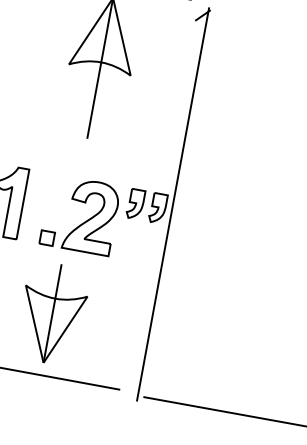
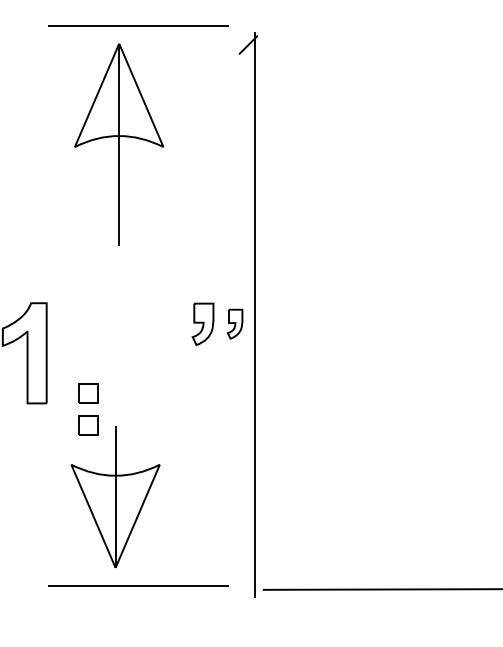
part: (157, 207) -> (234, 323), size x0.7
part: (91, 217) -> (144, 353), removed
part: (42, 260) -> (88, 425), added

